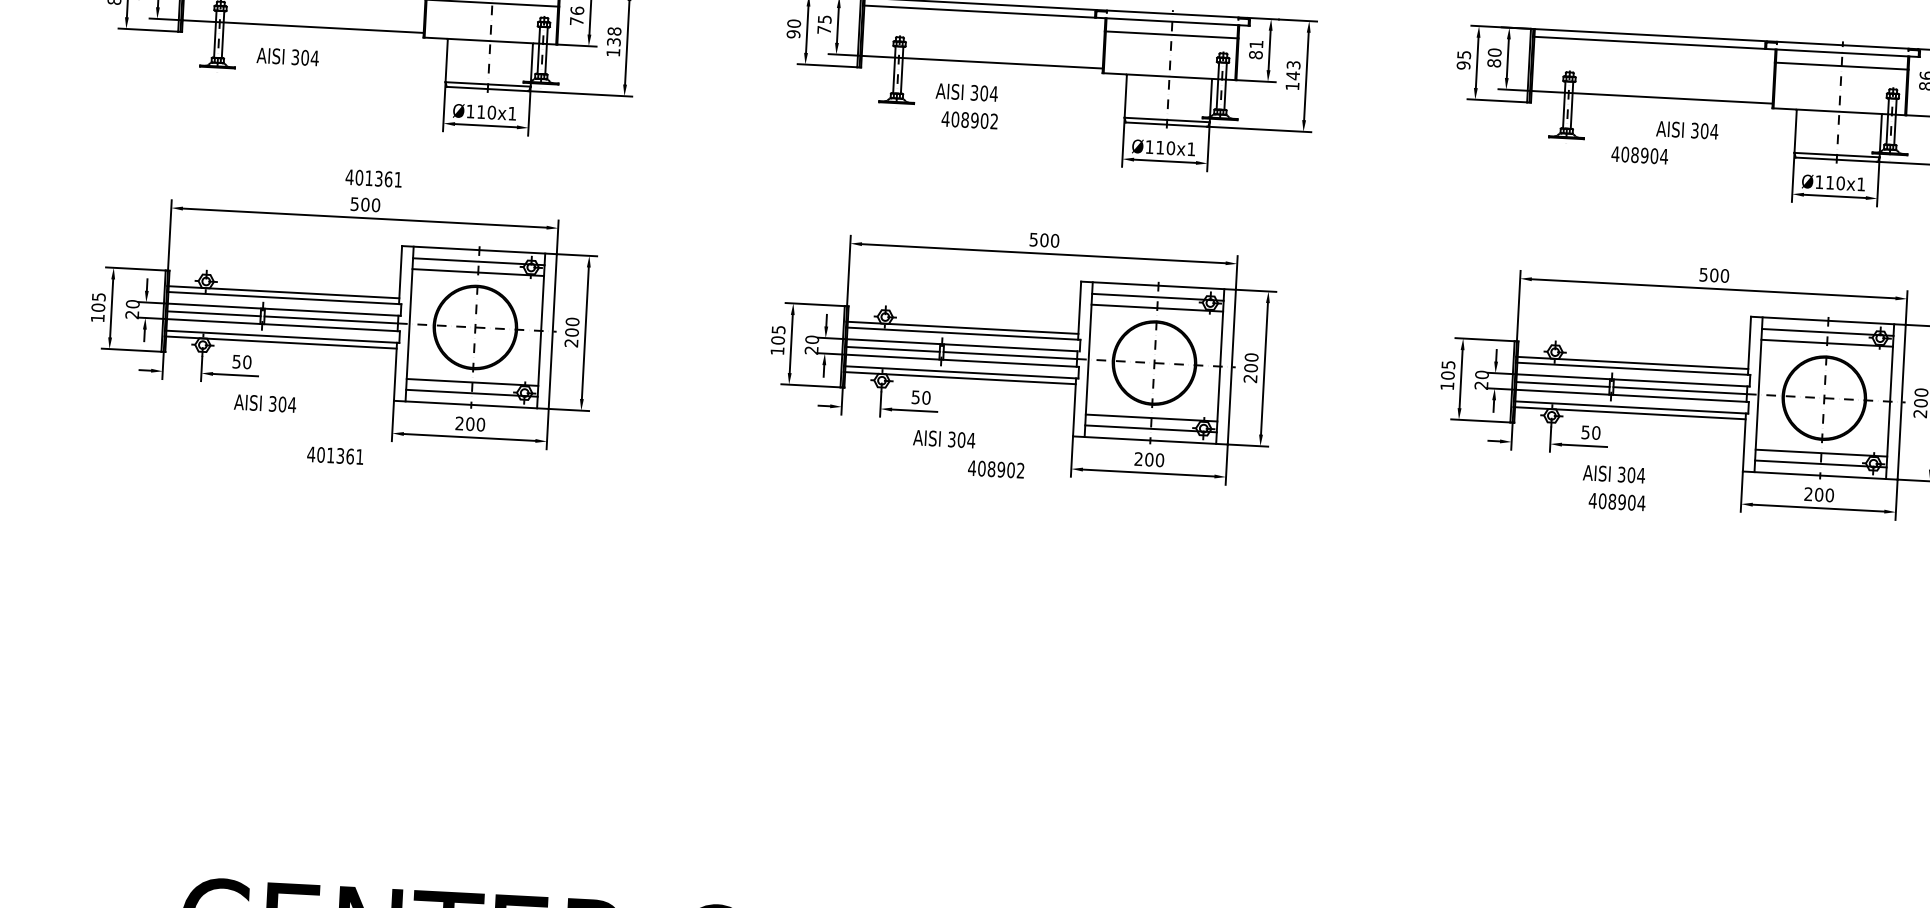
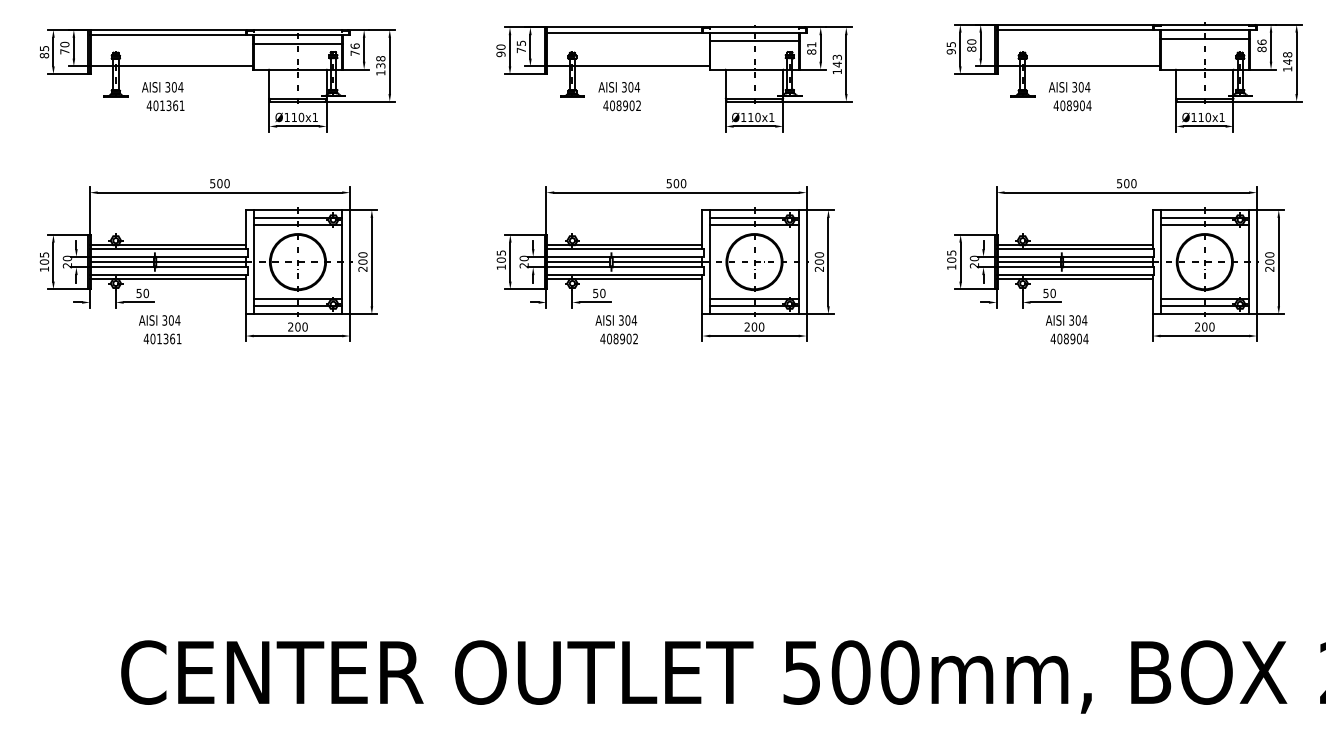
text: (1687, 130) -> (1069, 87), moved
text: (373, 178) -> (165, 105), moved
text: (335, 454) -> (162, 338), moved
text: (995, 468) -> (618, 338), moved

